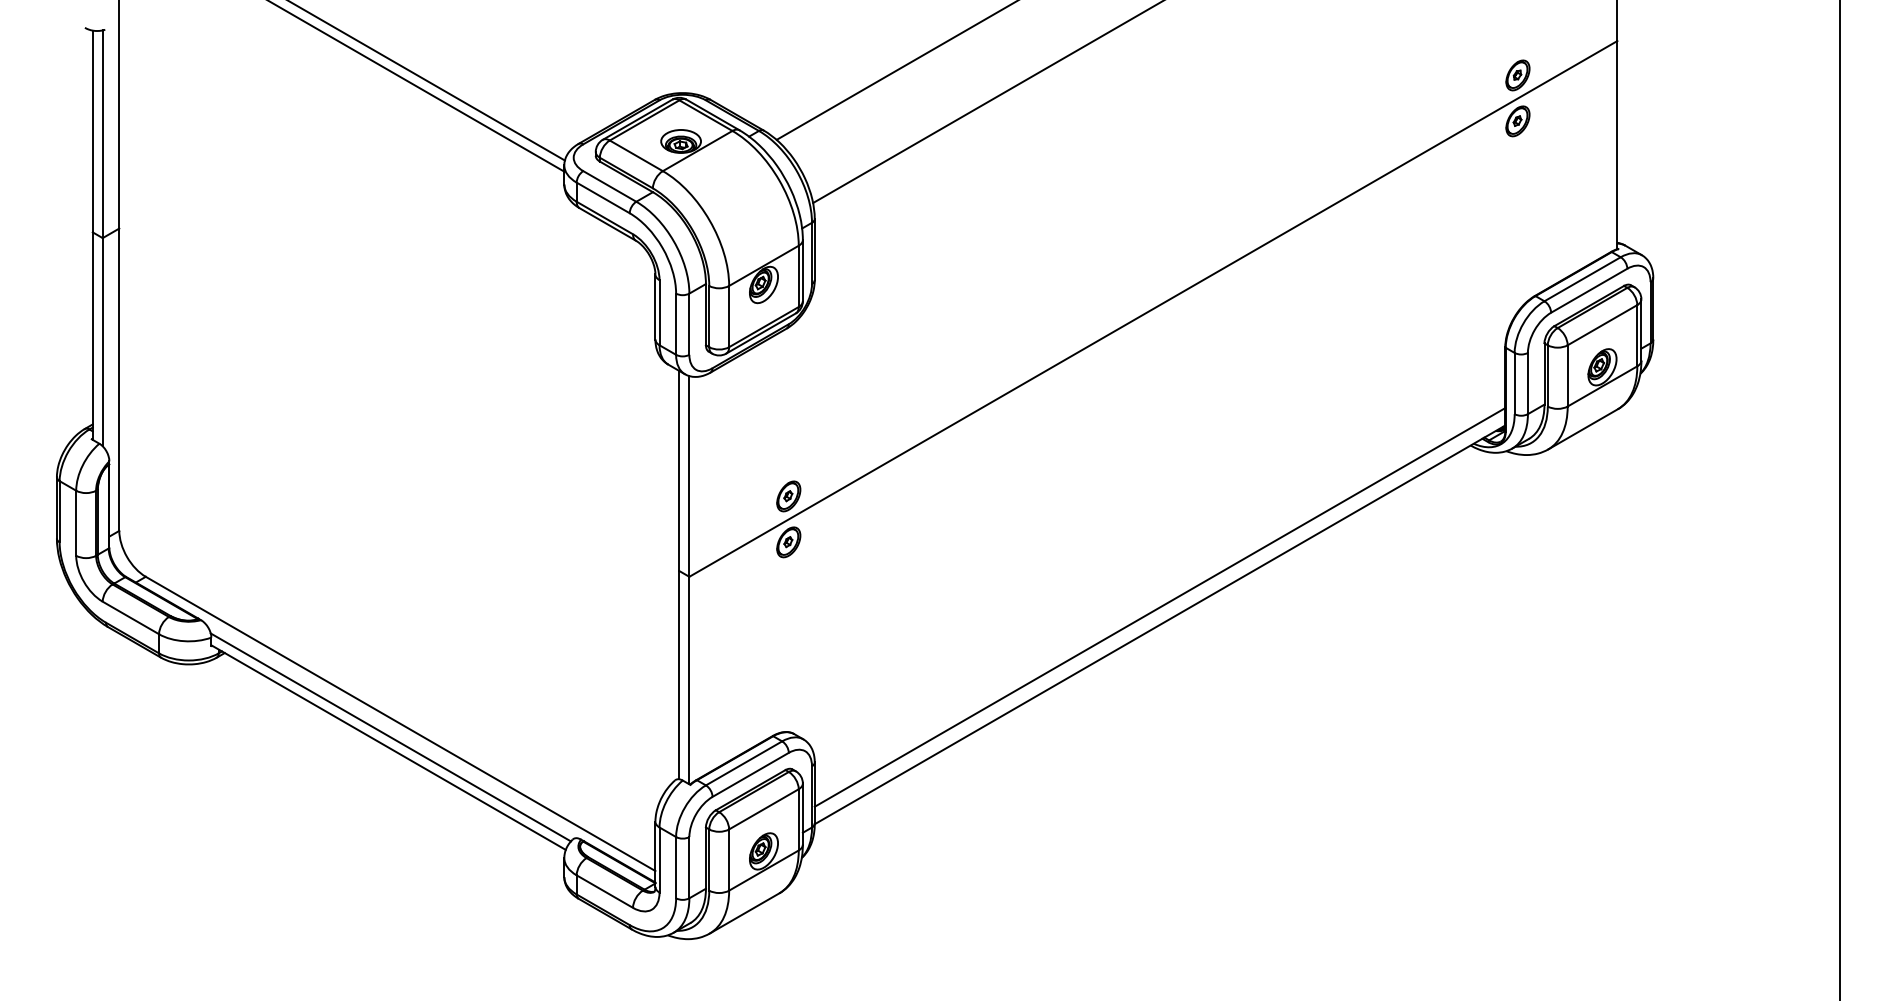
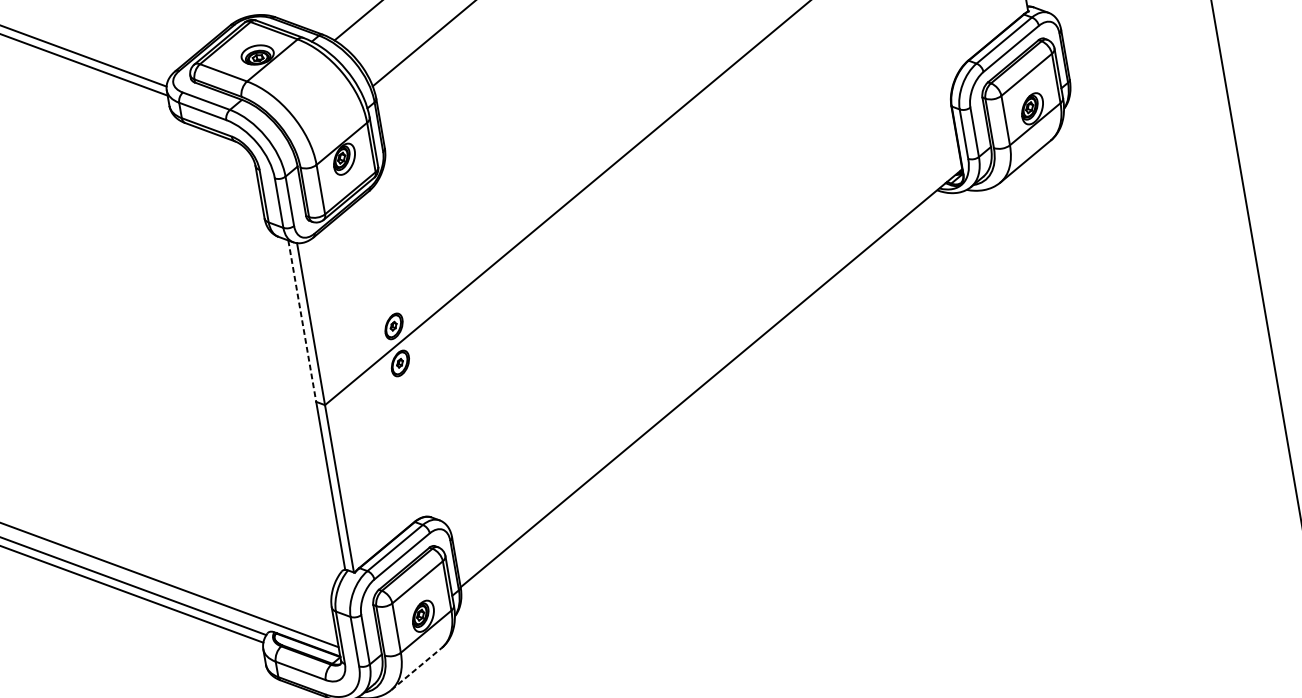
line: (679, 471) -> (302, 321), solid -> dashed
line: (1159, 607) -> (708, 364), removed
line: (744, 913) -> (416, 669), solid -> dashed

